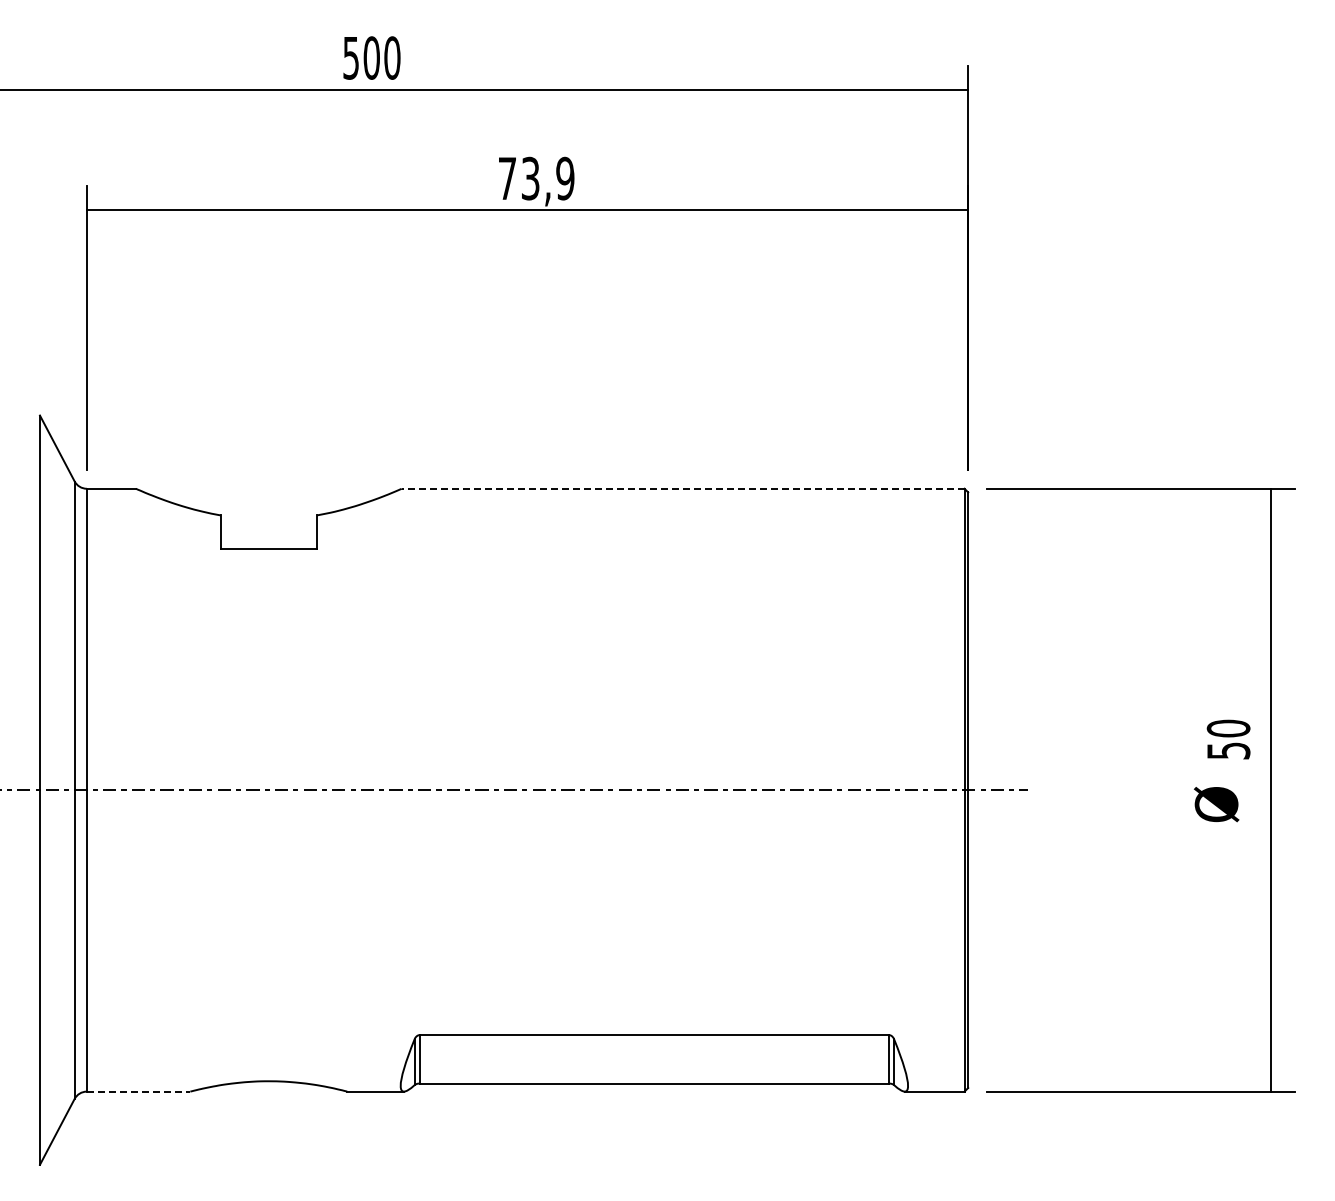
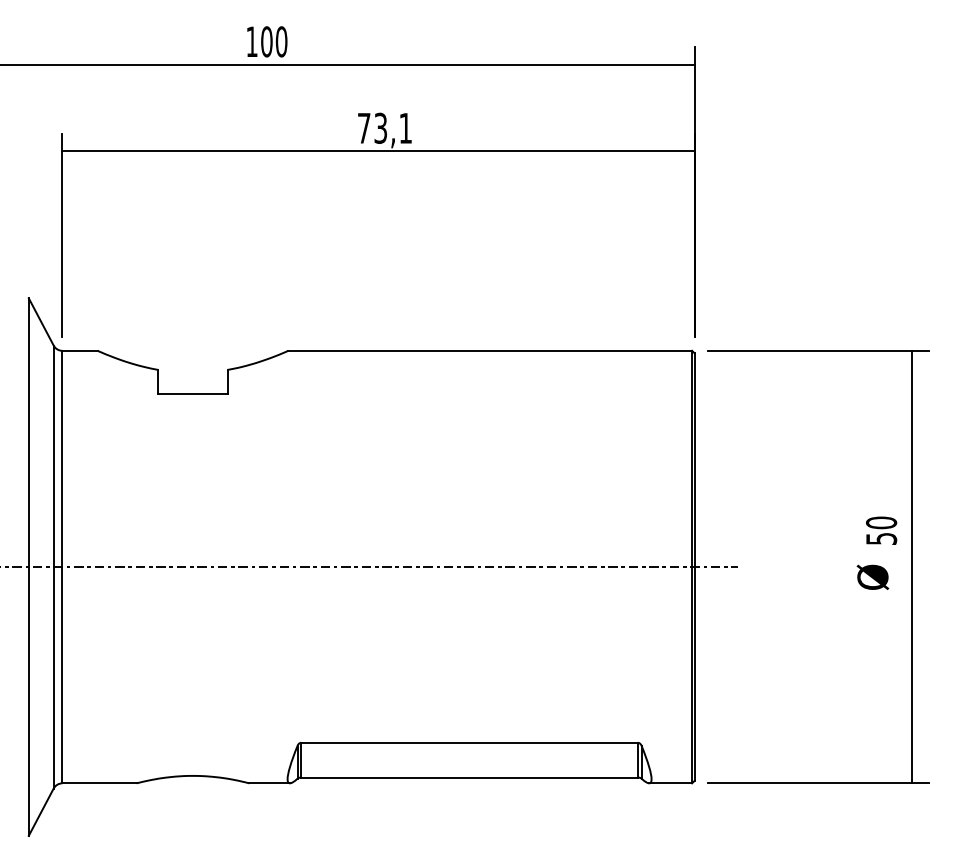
text: (350, 58) -> (251, 42), 500 -> 100
text: (565, 178) -> (405, 128), 73,9 -> 73,1
line: (682, 488) -> (489, 350), dashed -> solid
line: (138, 1091) -> (99, 783), dashed -> solid

